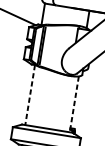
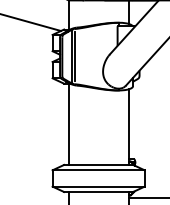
line: (30, 95) -> (68, 124), dashed -> solid
line: (74, 104) -> (128, 127), dashed -> solid

